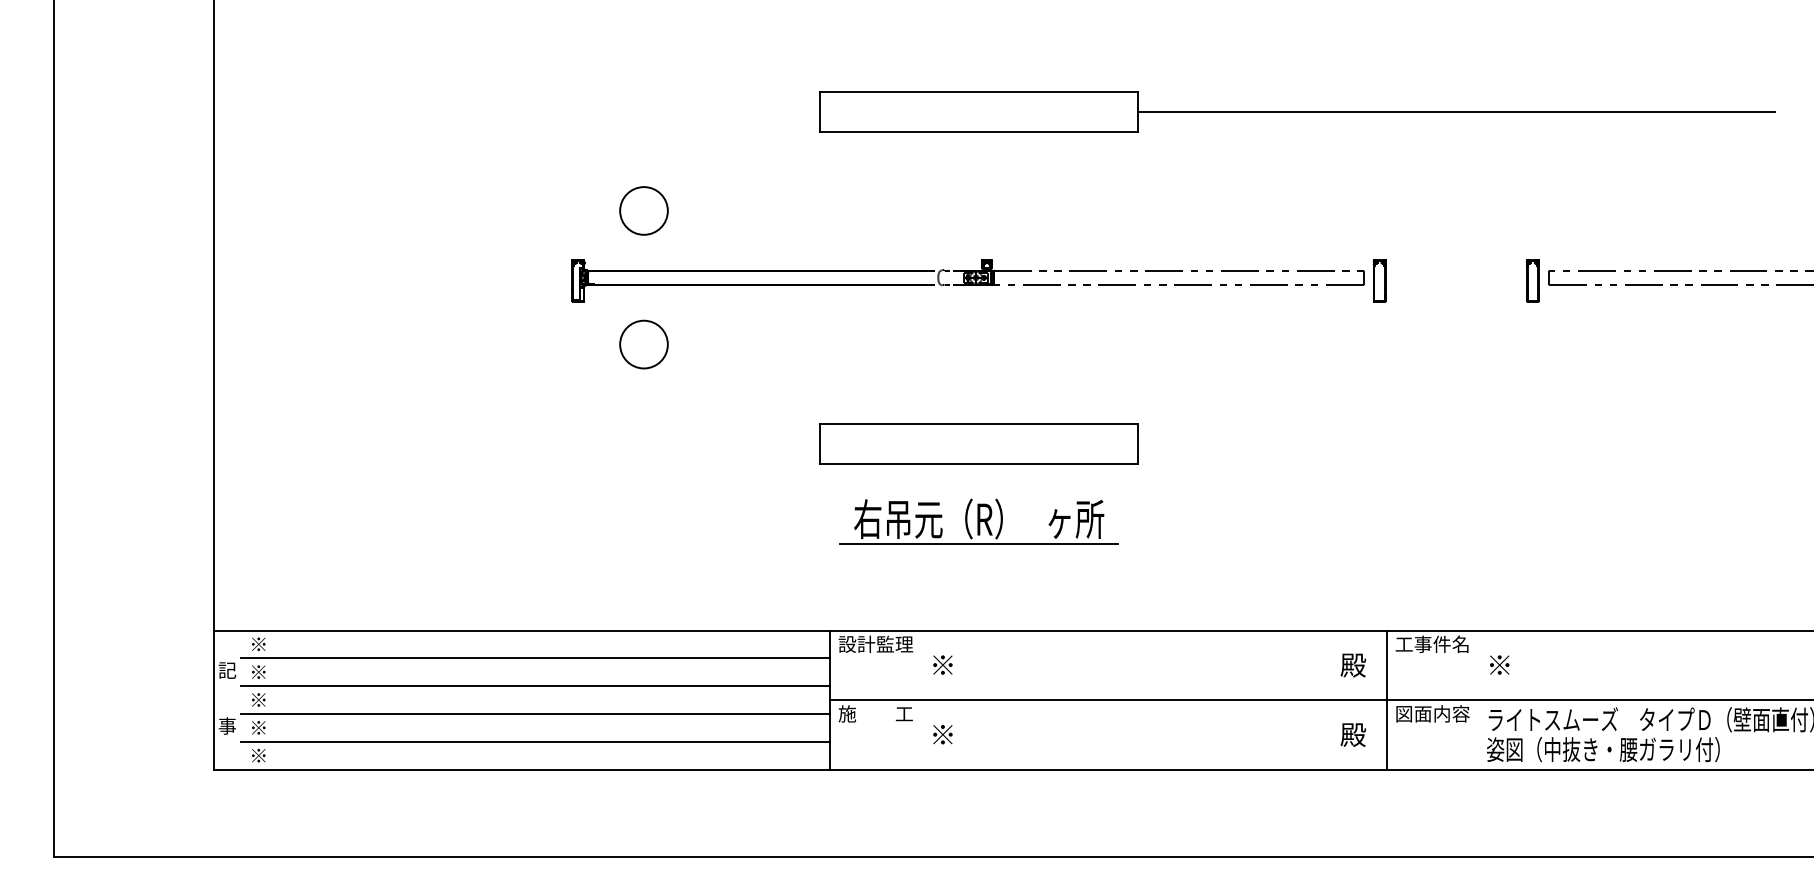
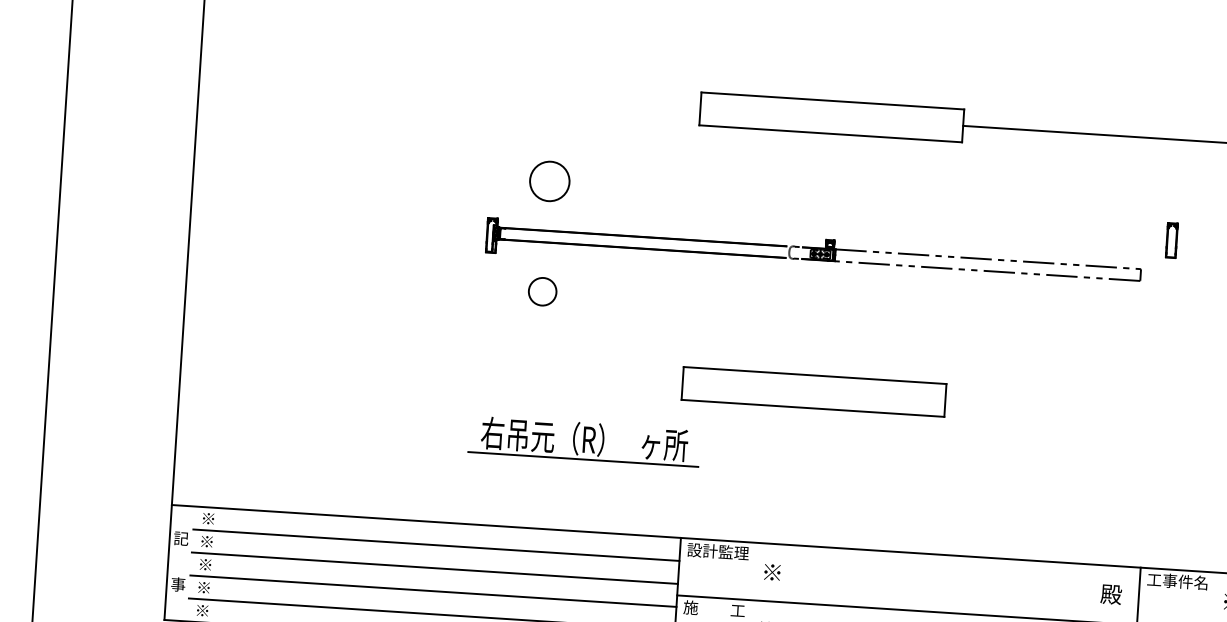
part: (1379, 280) -> (1171, 240), moved
circle: (643, 344) -> (542, 291), size x0.7
part: (978, 521) -> (584, 441), moved

